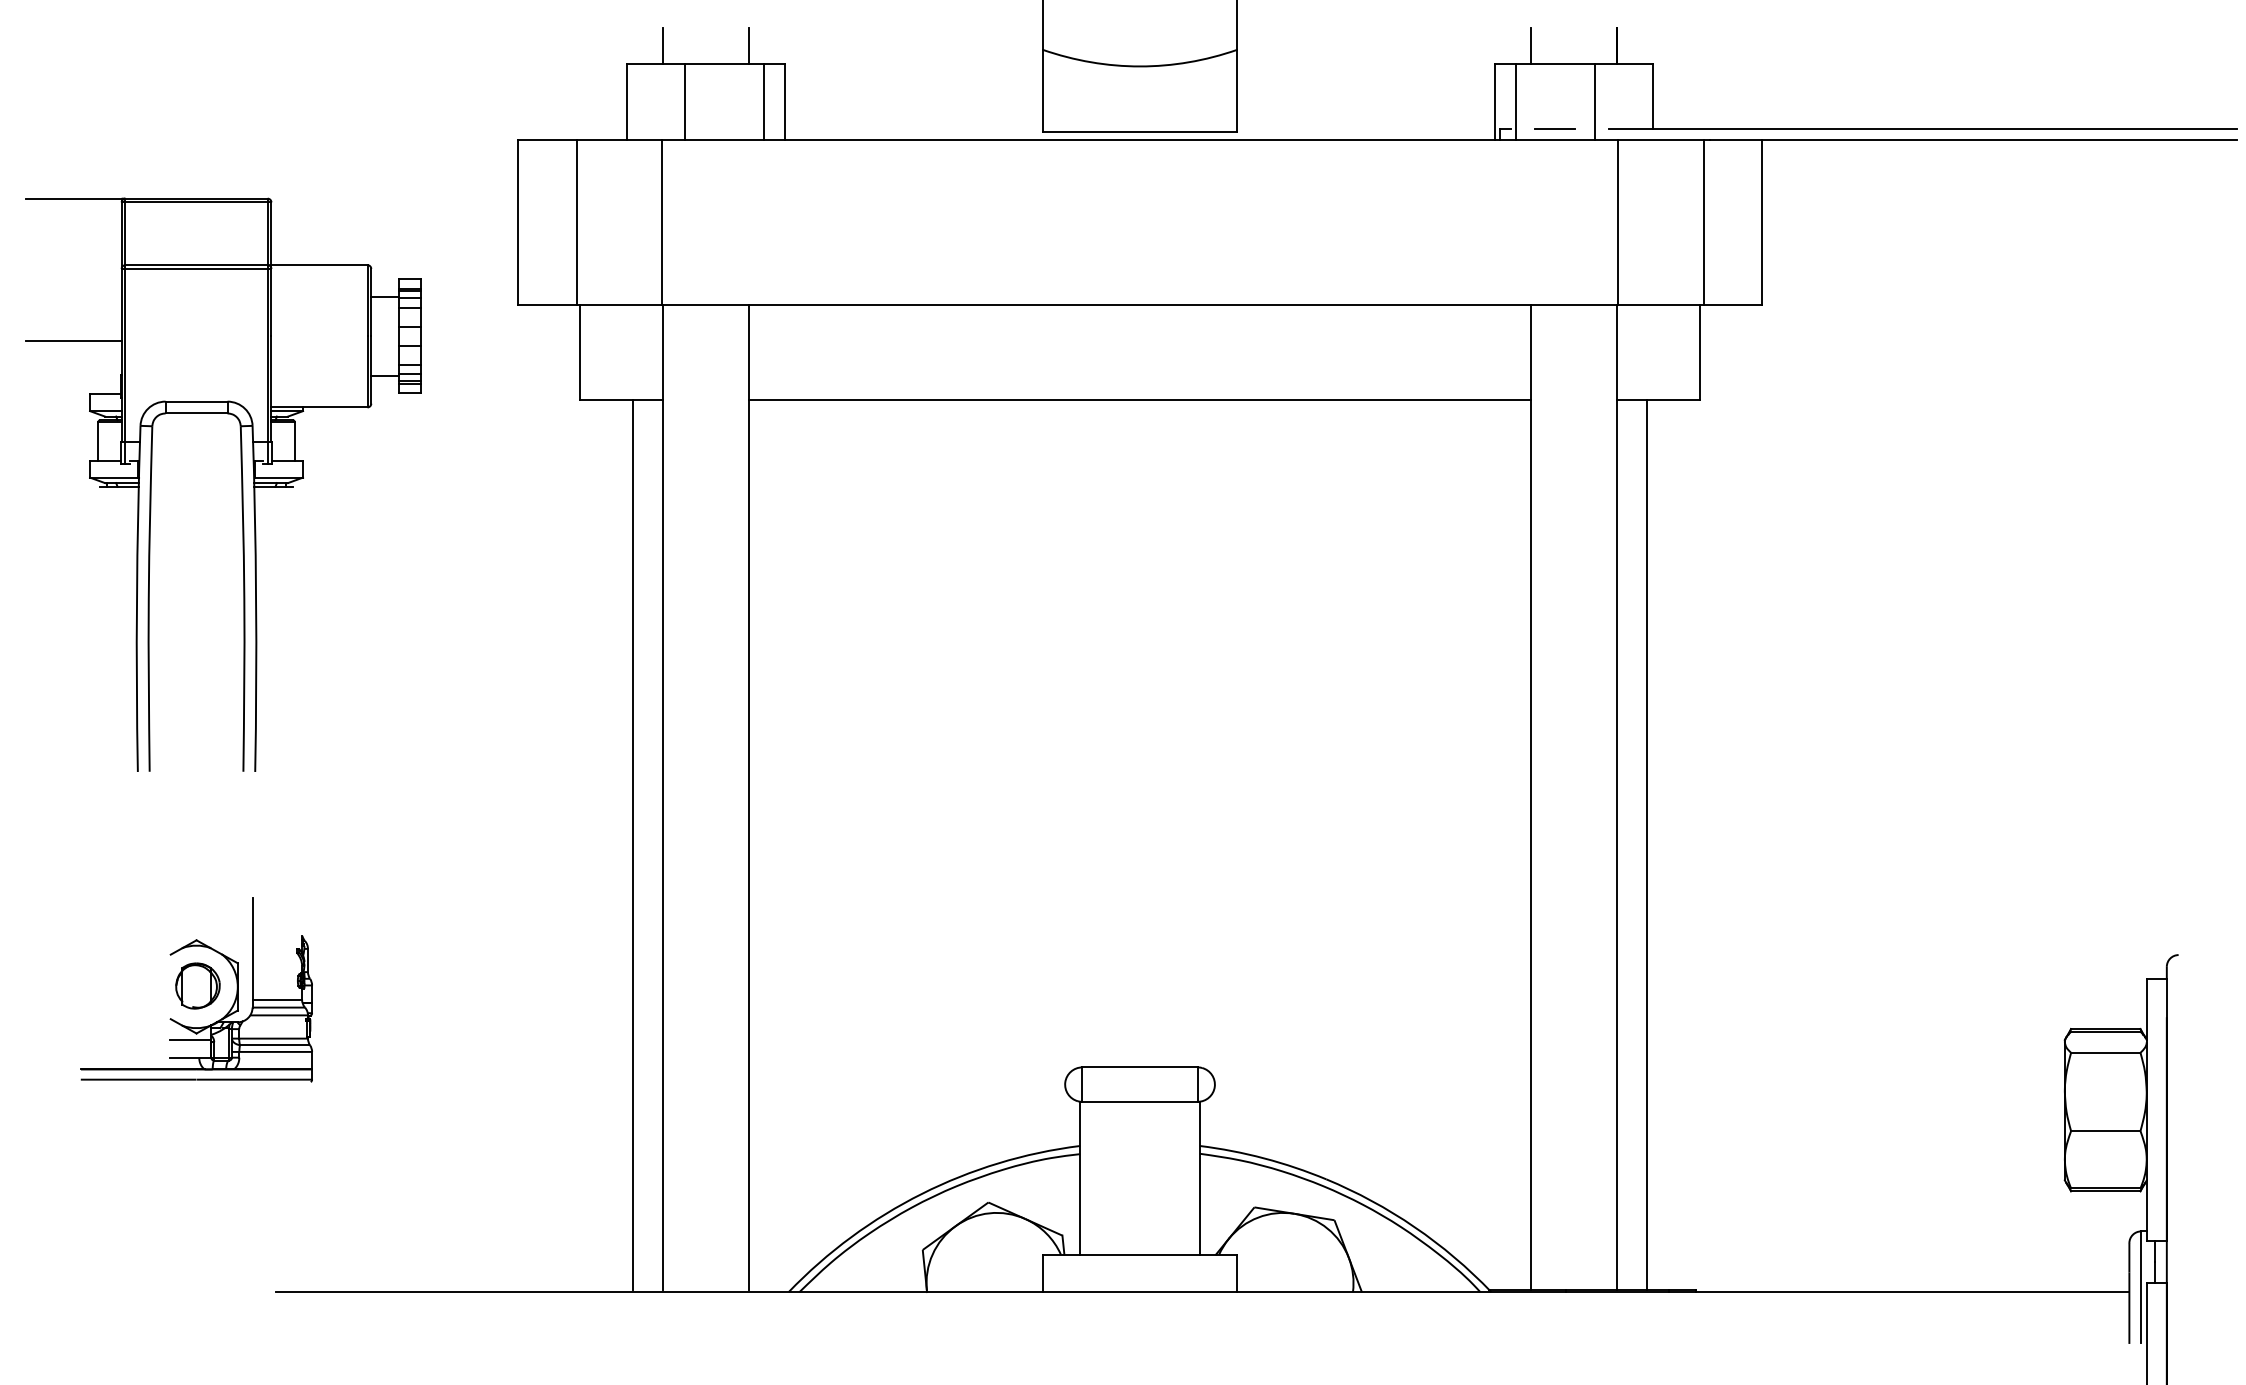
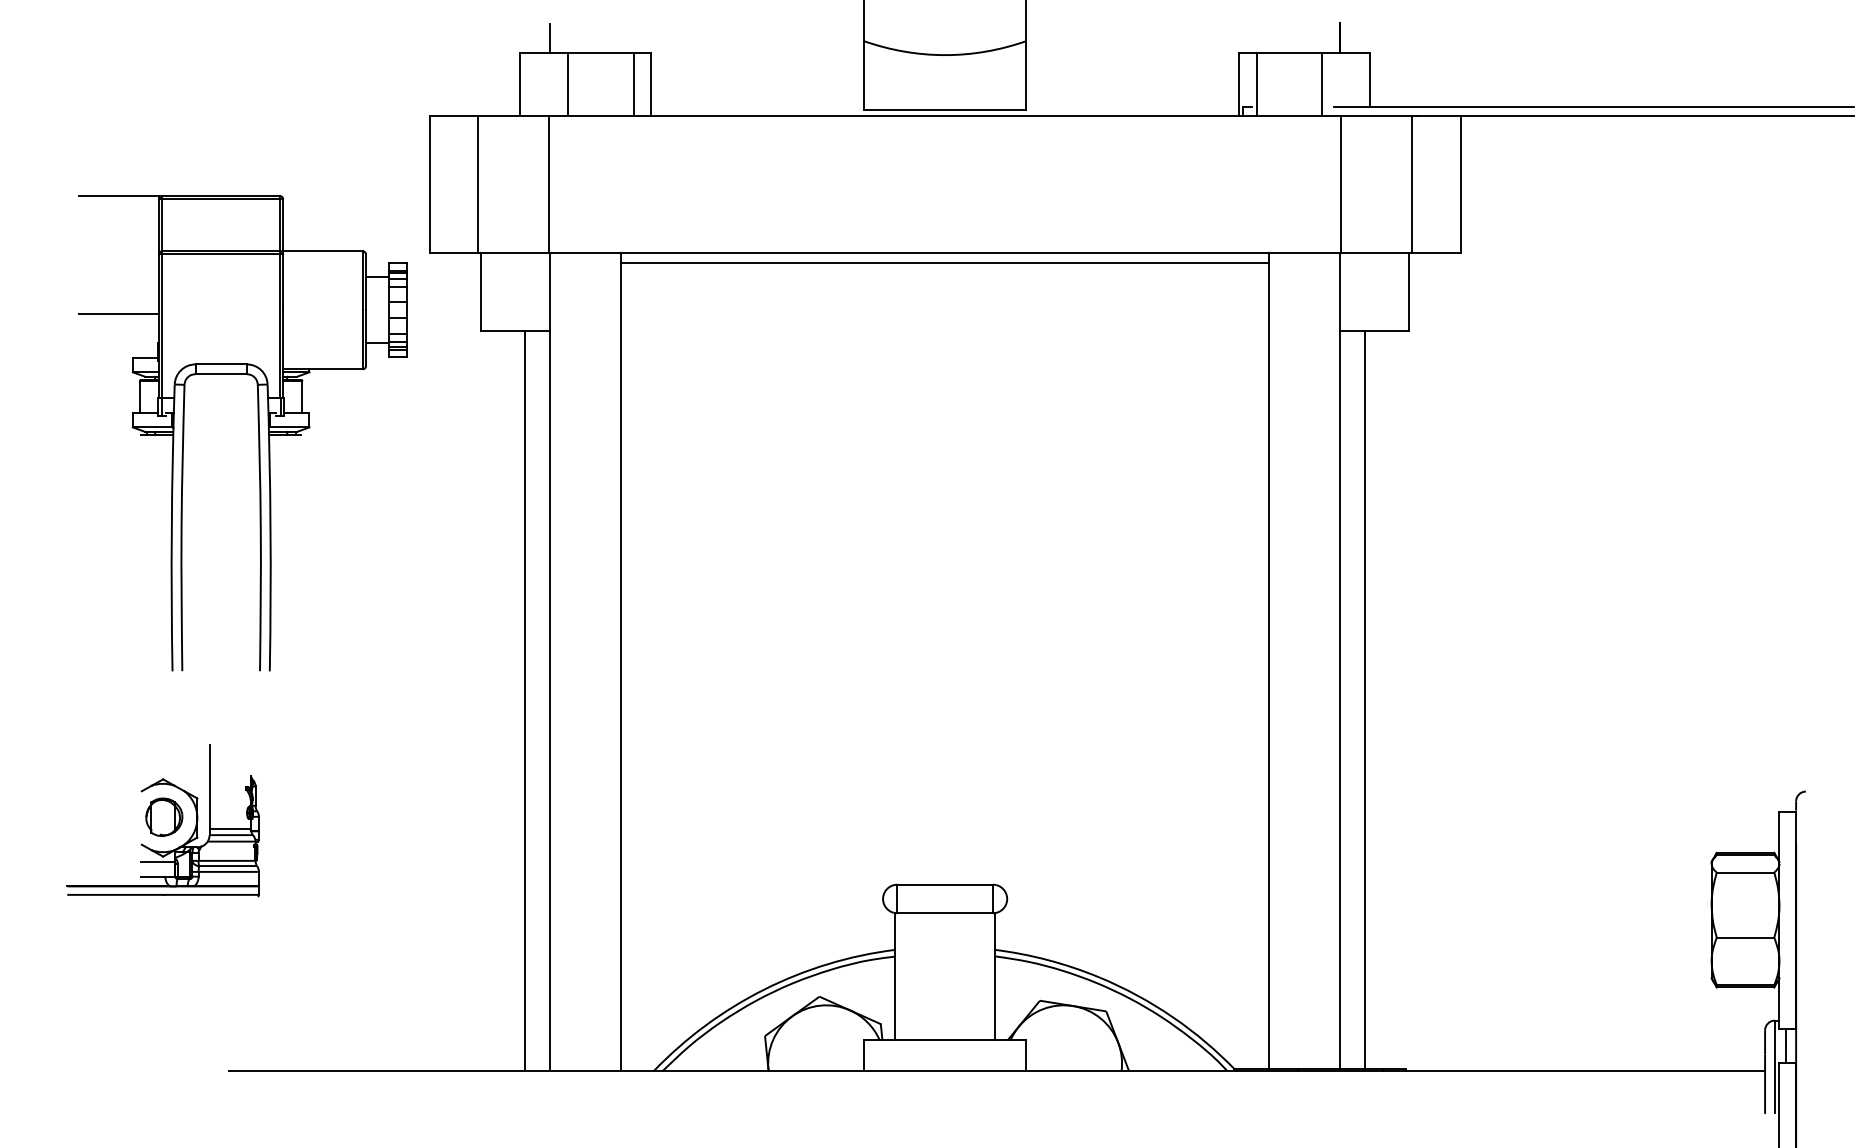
line: (749, 45) -> (621, 37), removed
line: (1530, 45) -> (1268, 37), removed
line: (1555, 128) -> (1289, 106), removed
line: (1139, 399) -> (944, 263), moved
part: (241, 484) -> (258, 433), moved

